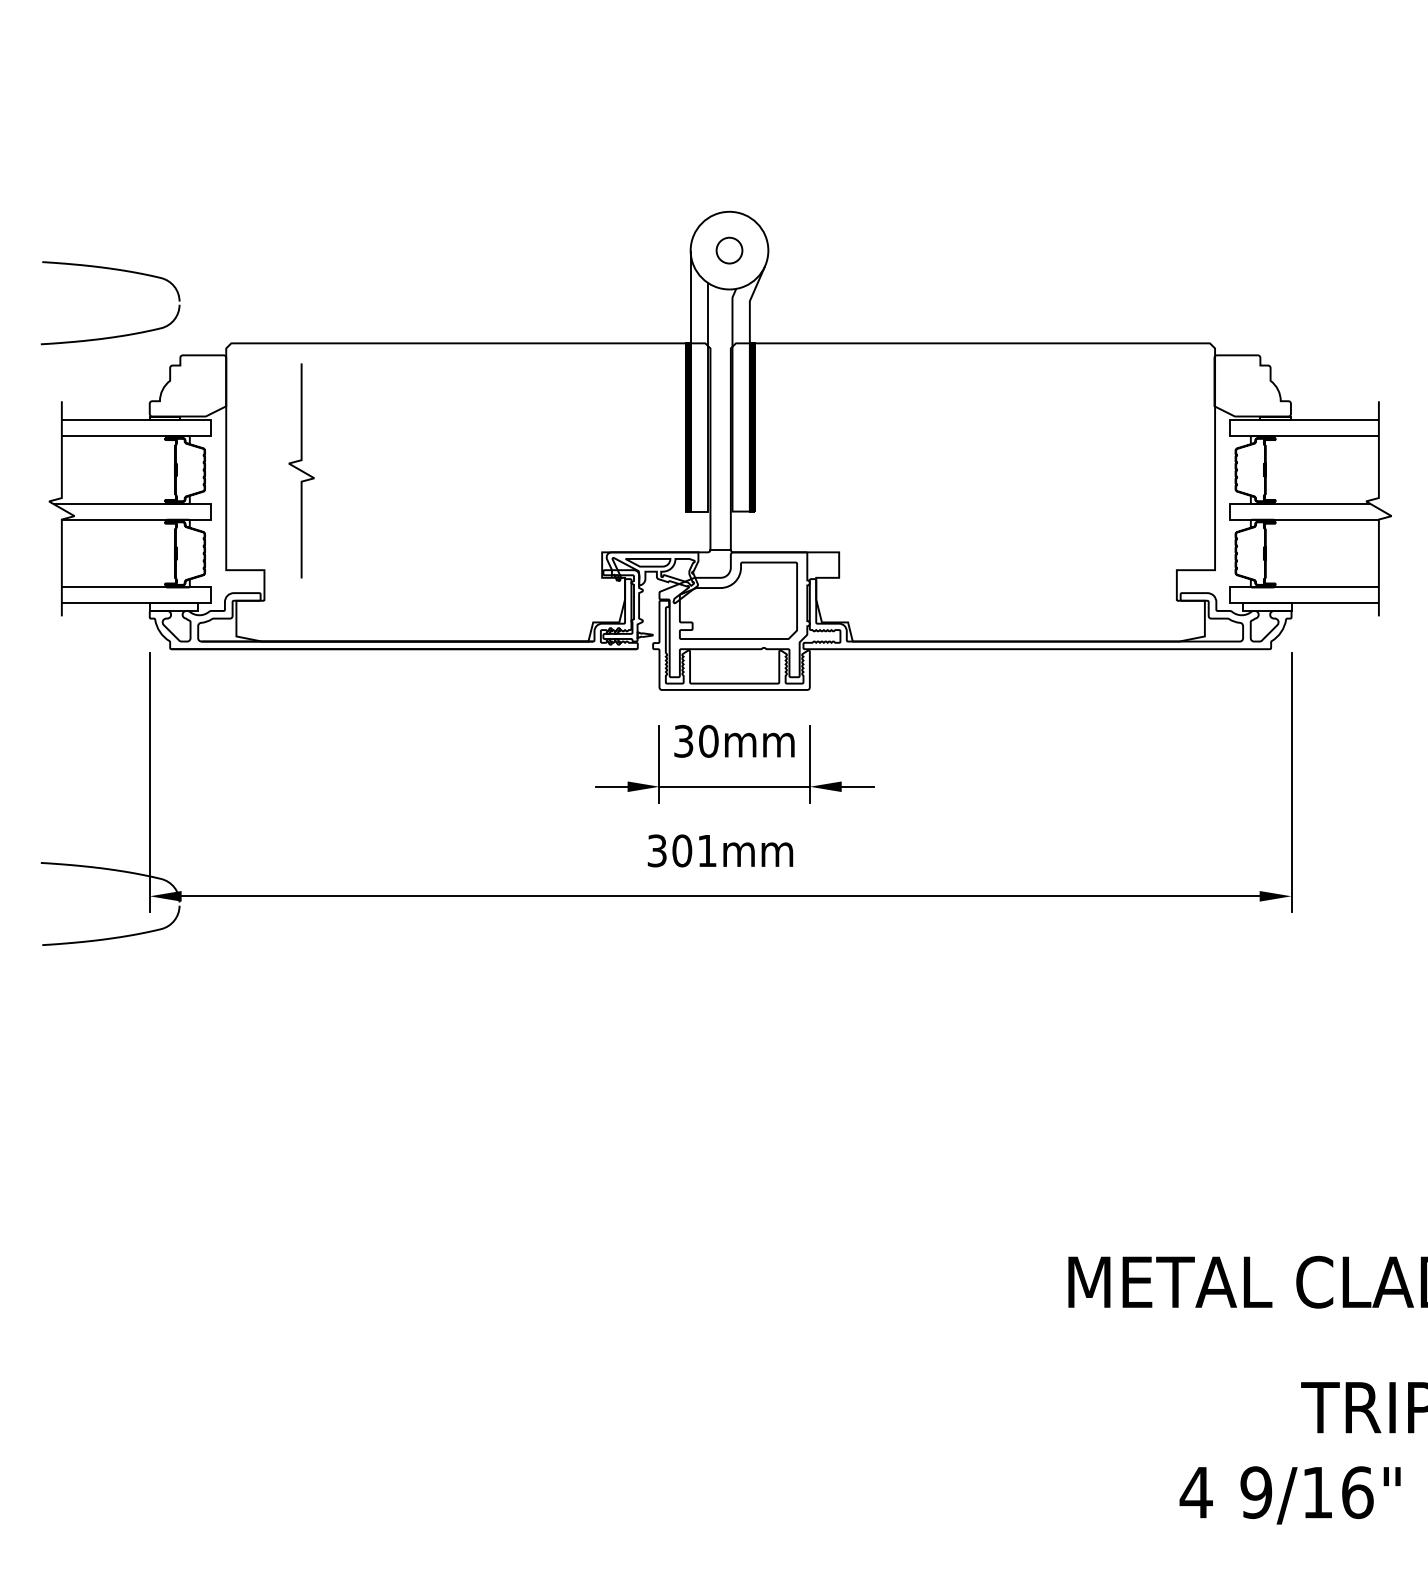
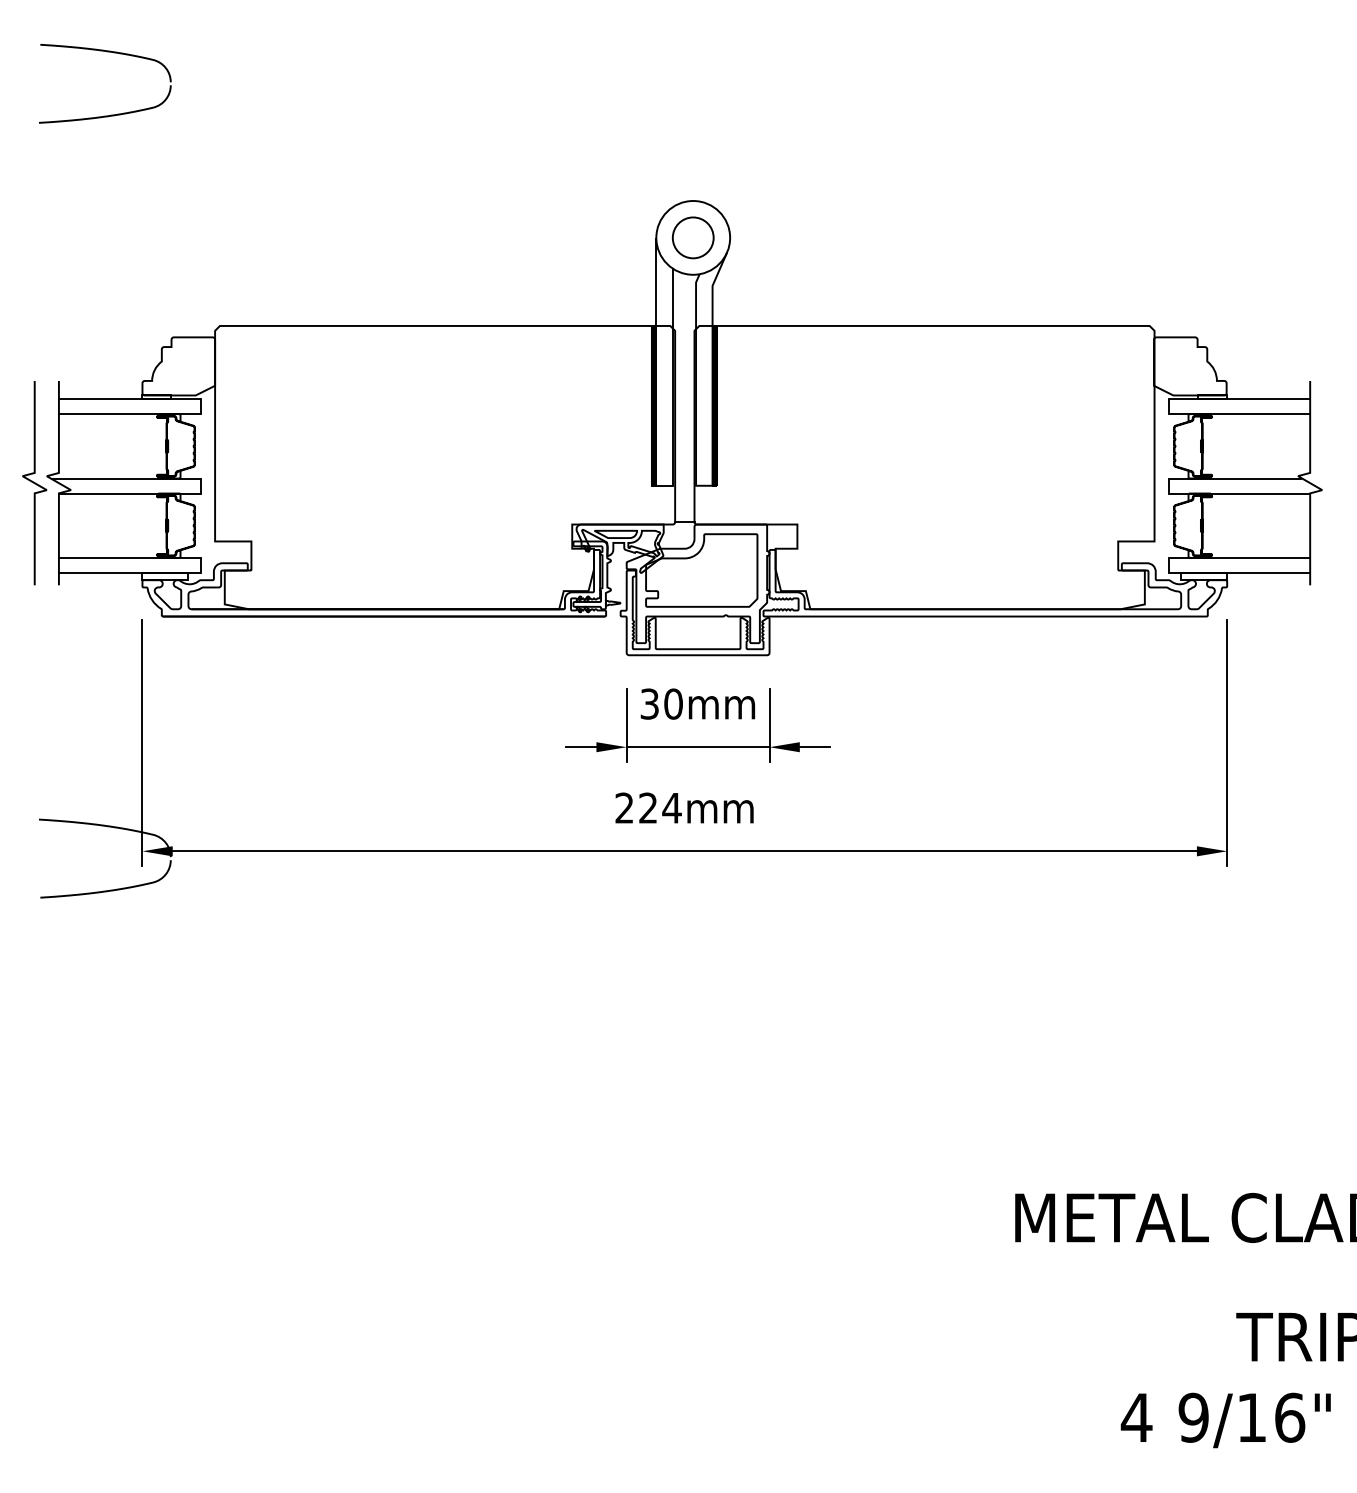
circle: (728, 250) -> (692, 237), size x1.67
part: (111, 270) -> (106, 52), moved
curve: (301, 471) -> (34, 483), moved
text: (682, 850) -> (648, 807), 301mm -> 224mm

